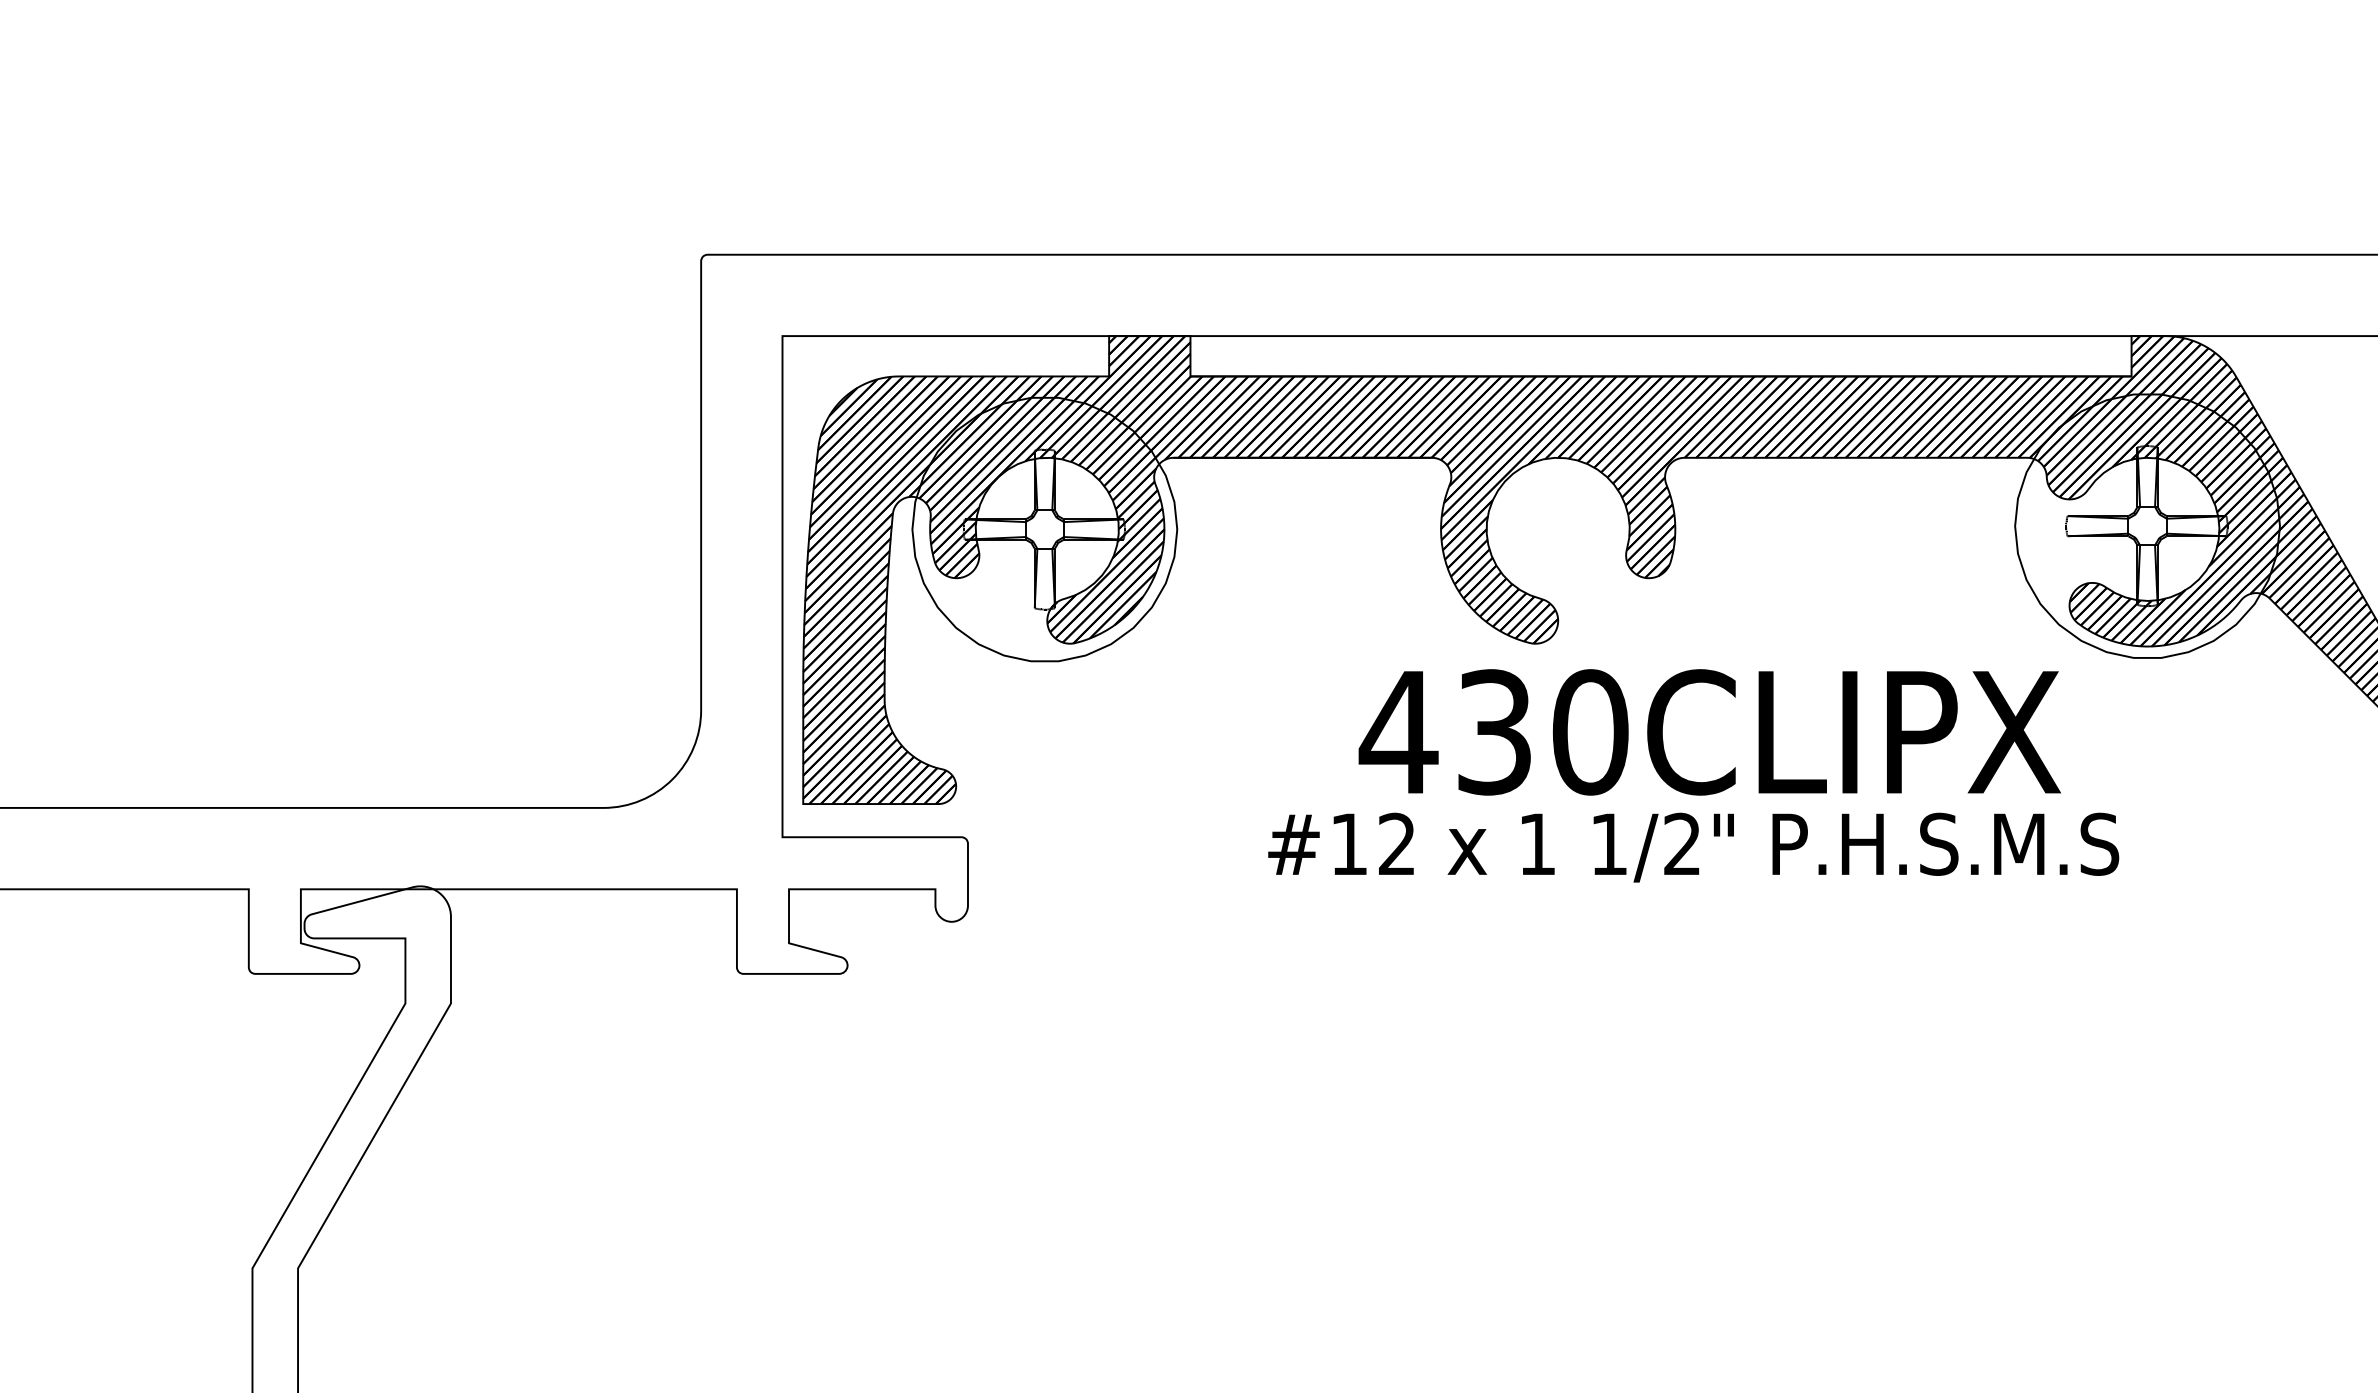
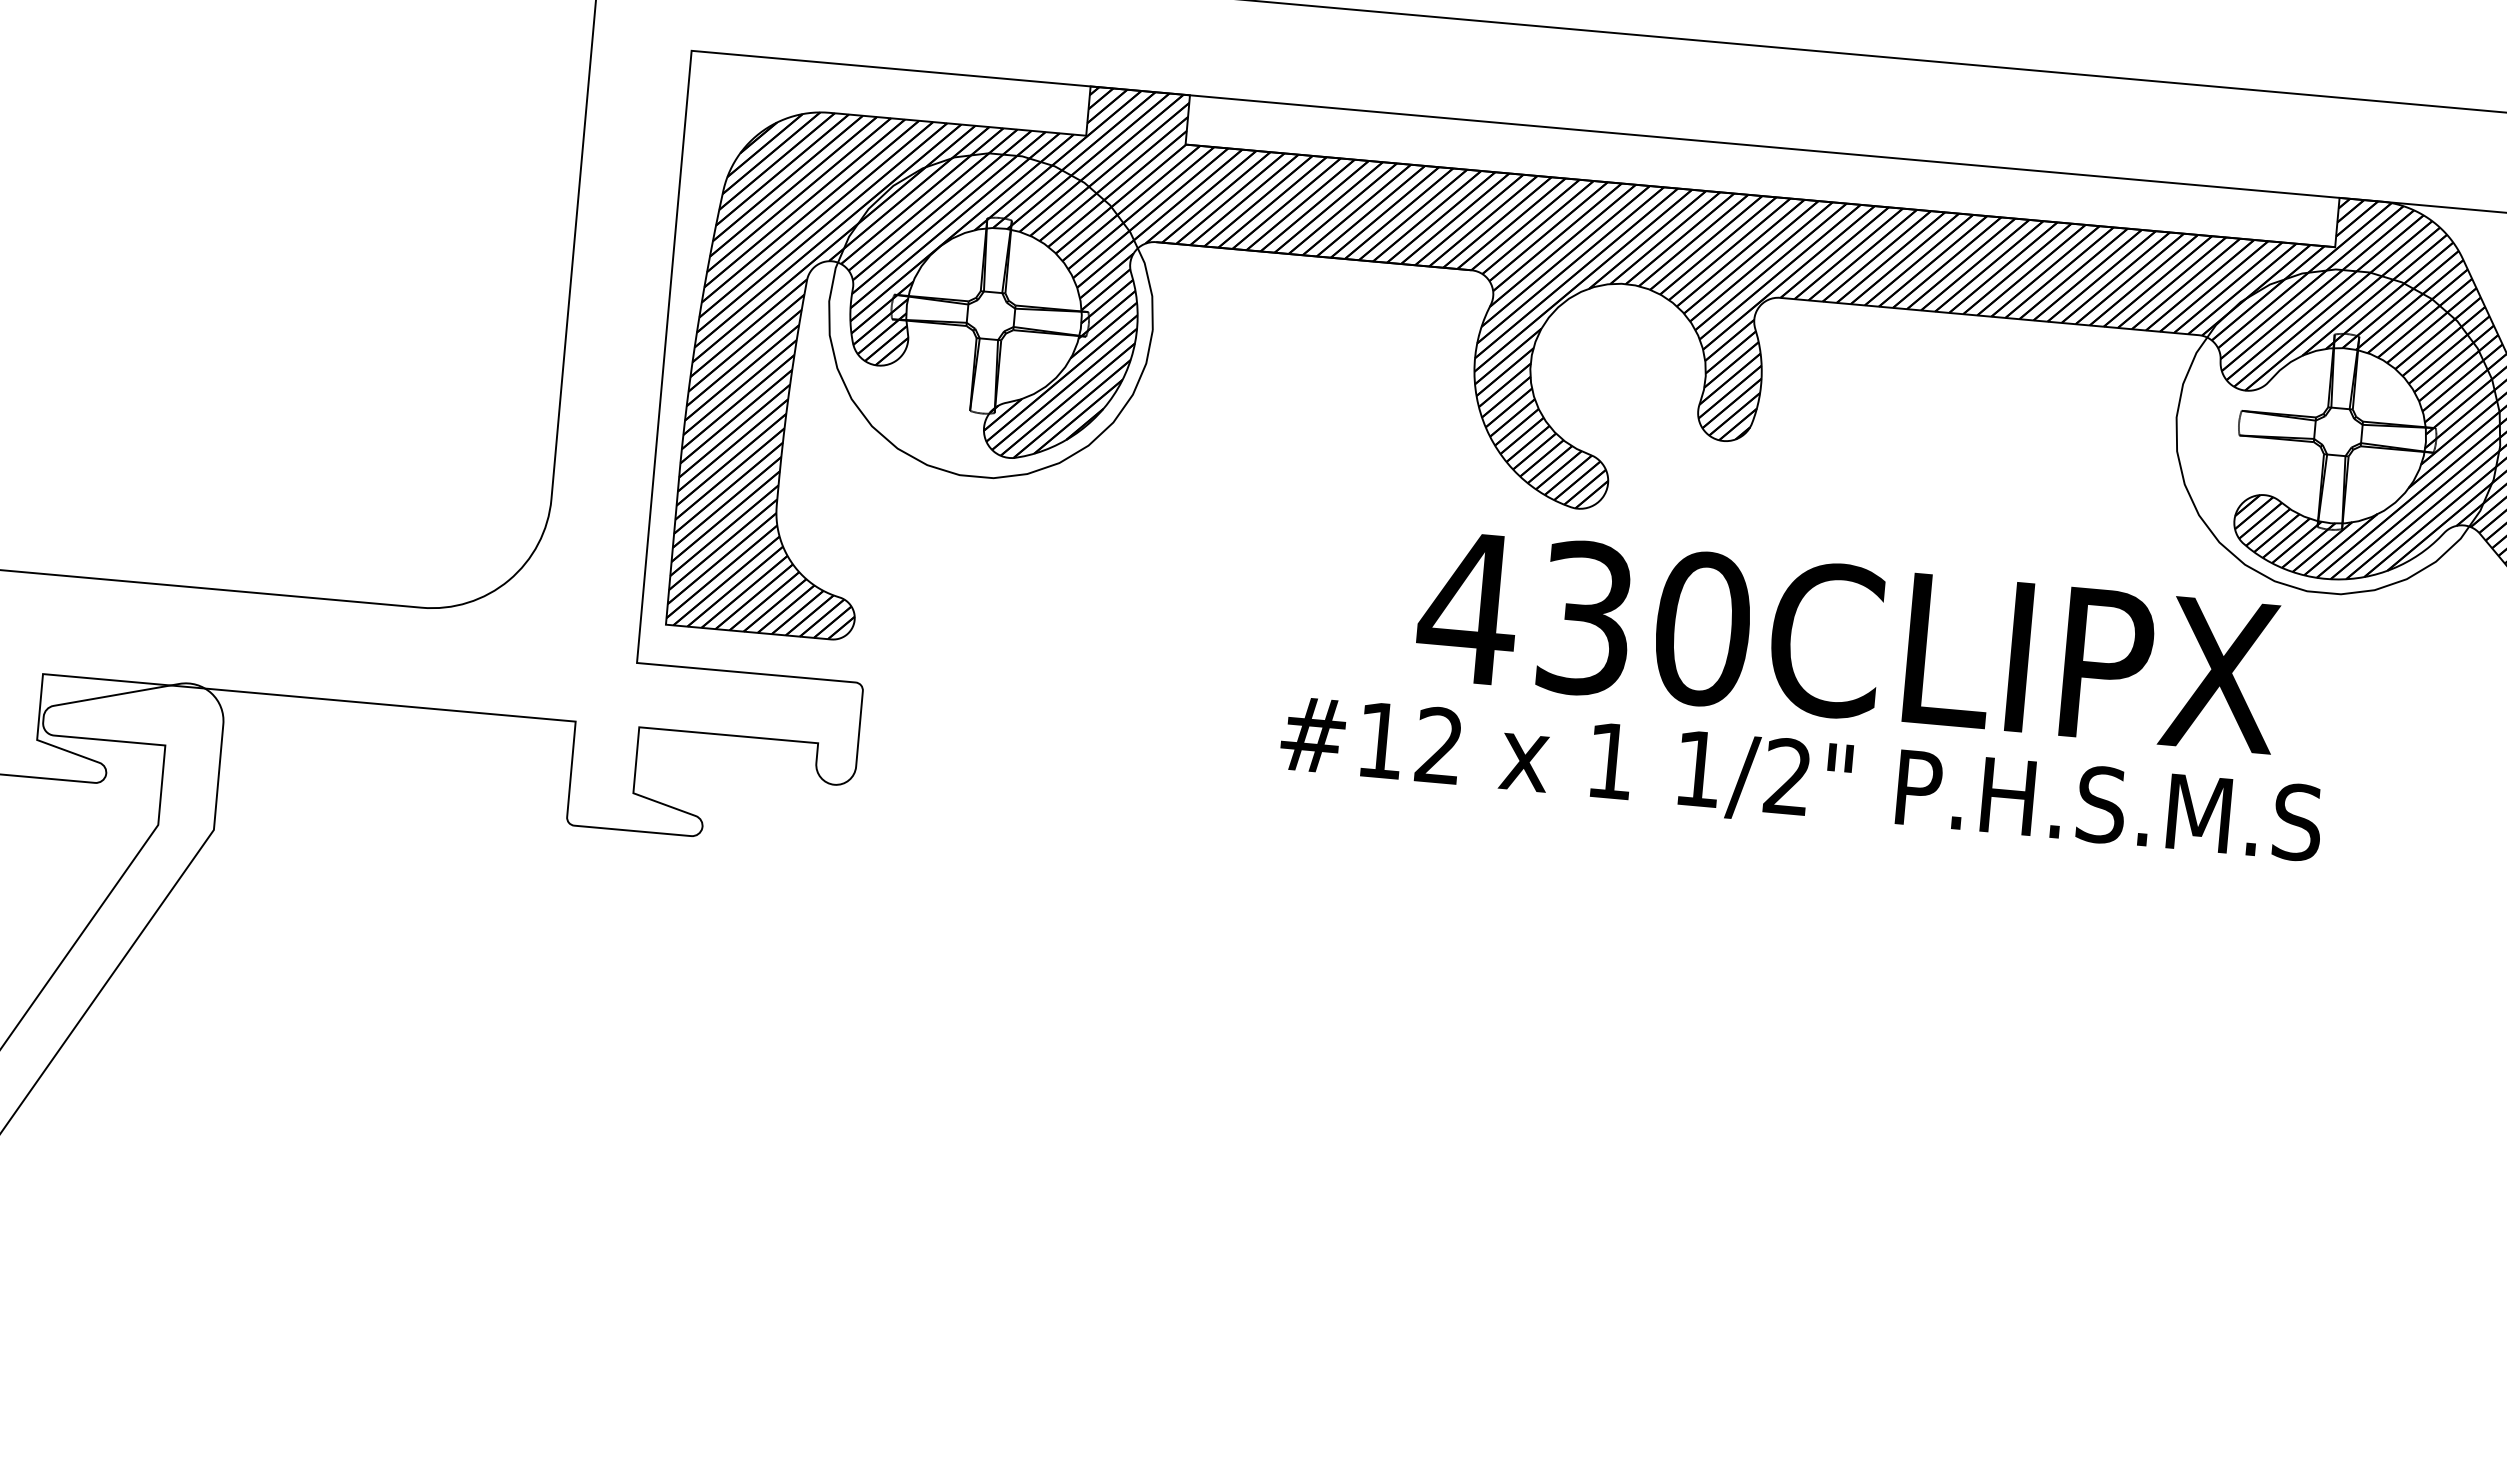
text: (1709, 732) -> (1847, 642), moved
text: (1693, 847) -> (1801, 781), moved

